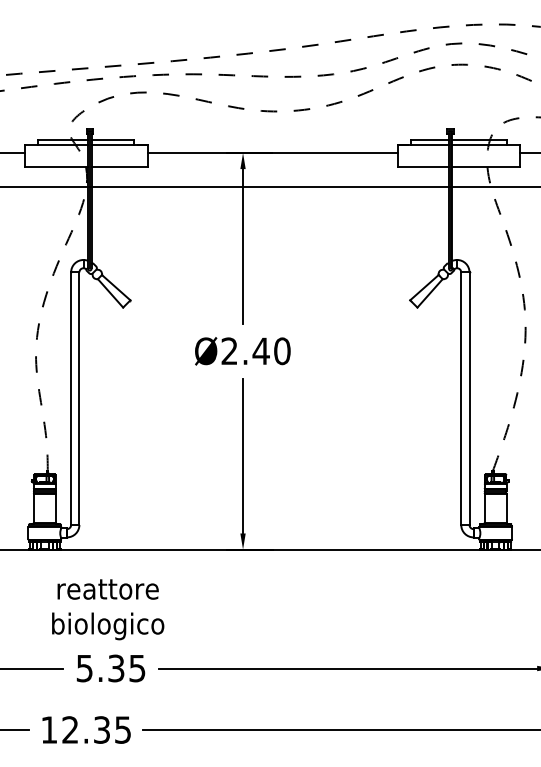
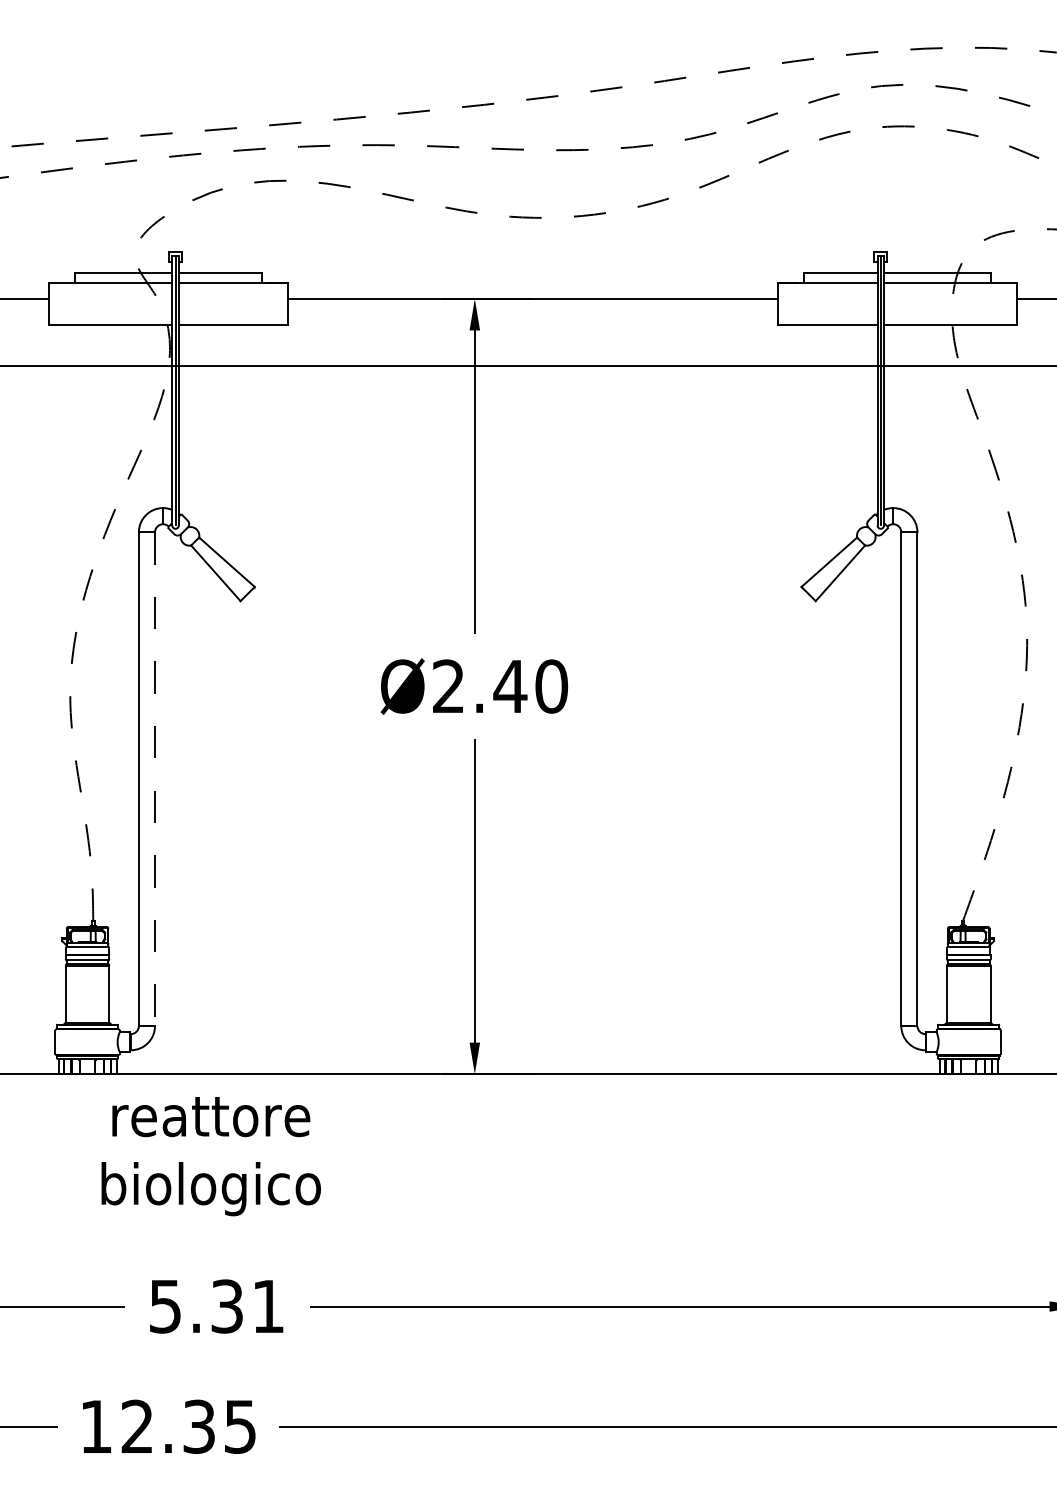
line: (79, 399) -> (155, 780), solid -> dashed
text: (108, 609) -> (211, 1156), moved
text: (137, 668) -> (268, 1306), 5.35 -> 5.31

